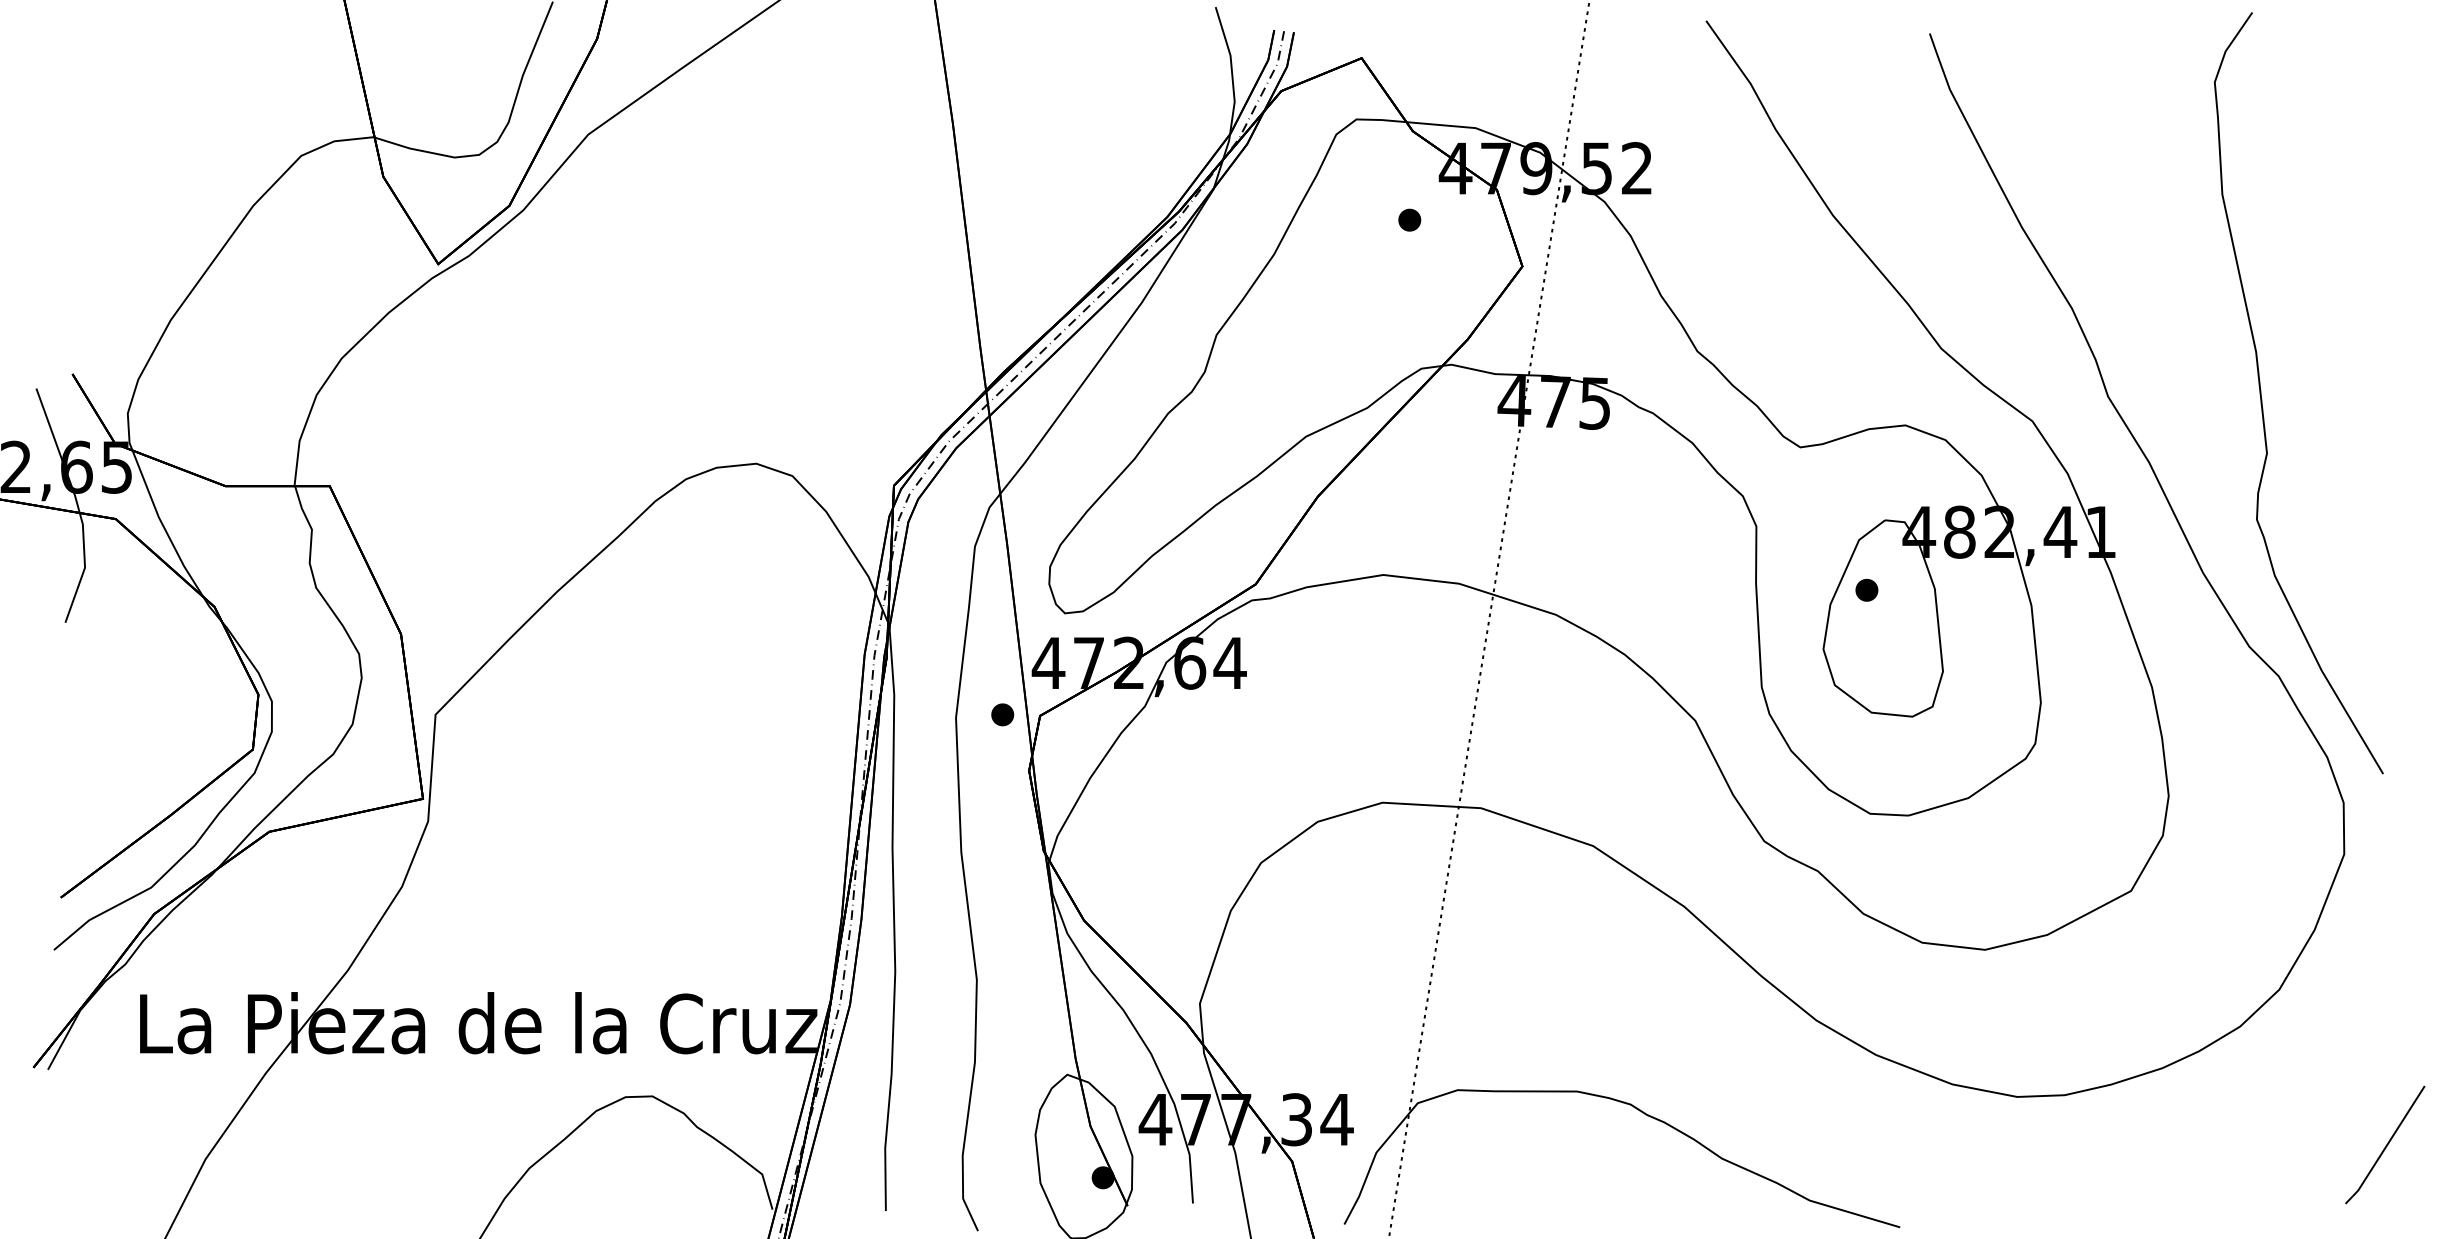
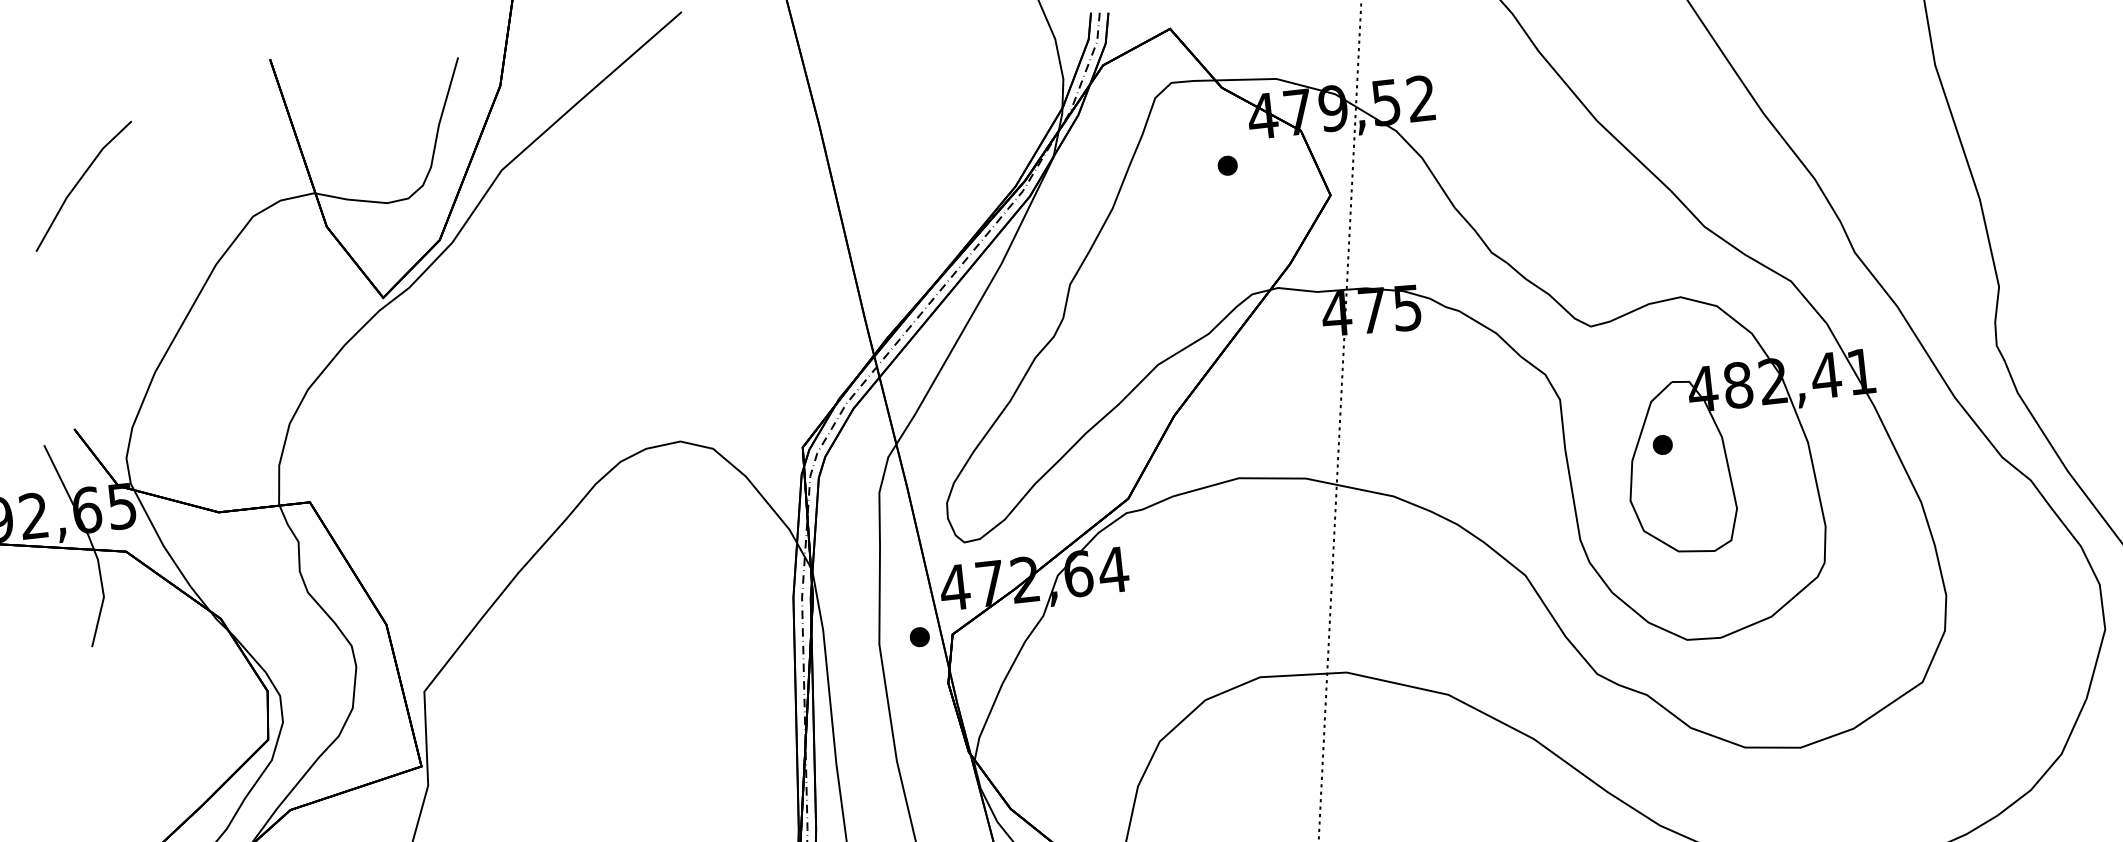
line: (108, 95) -> (78, 182), added

